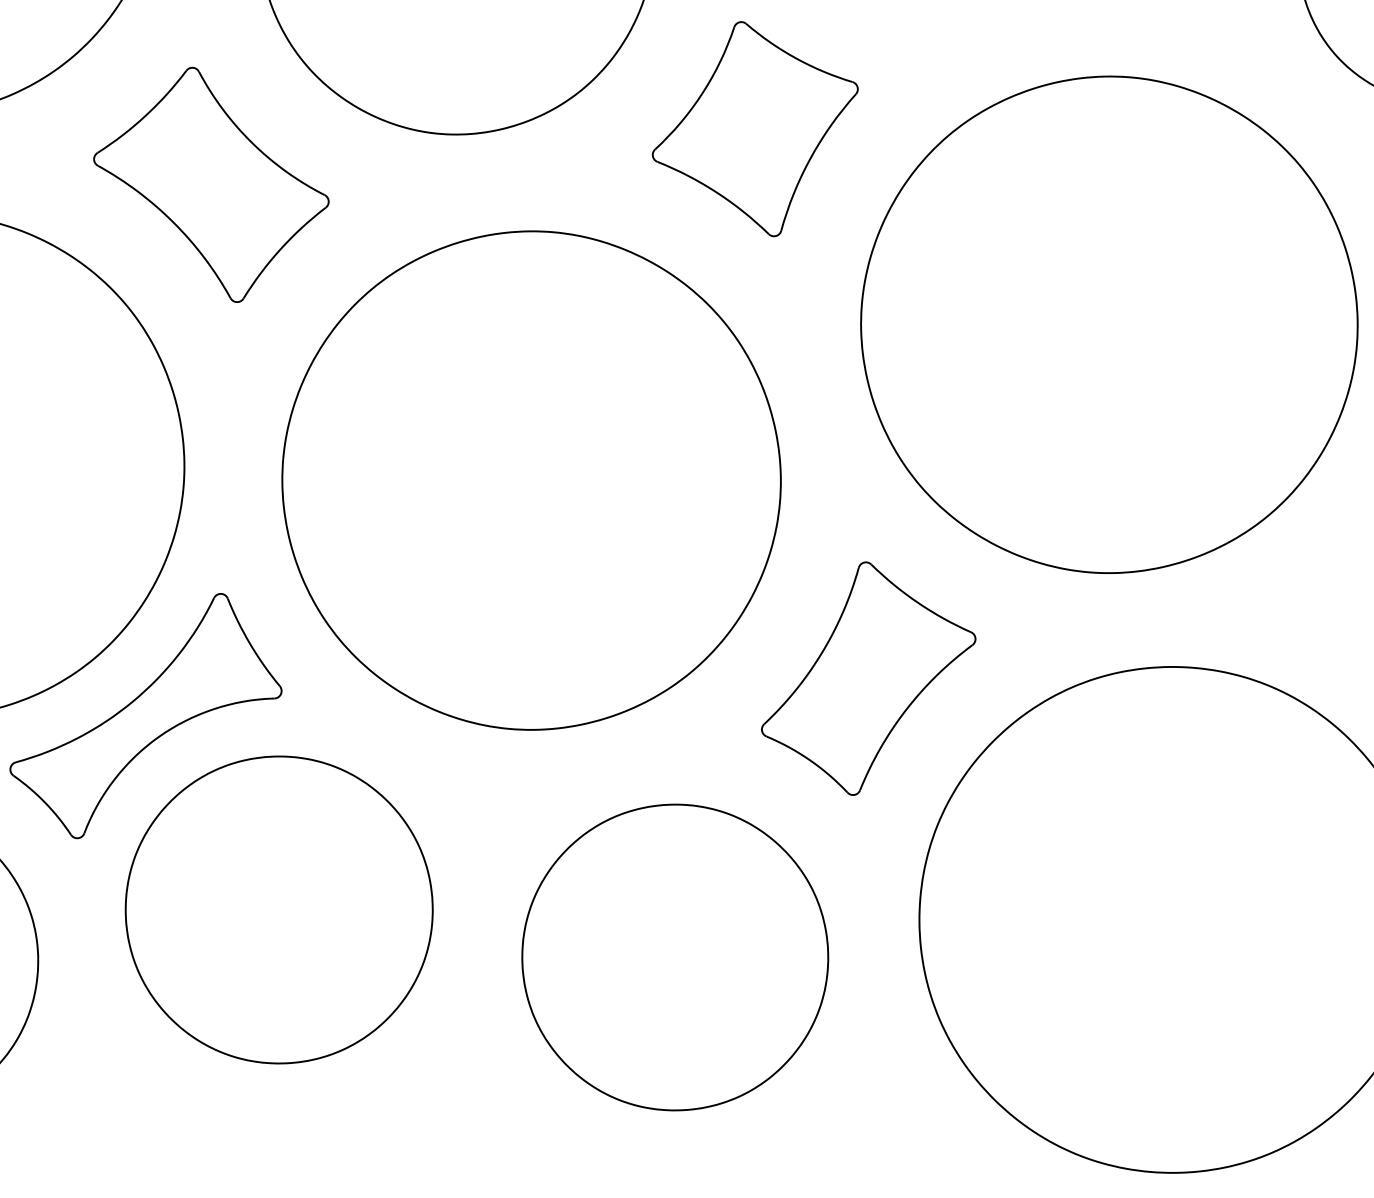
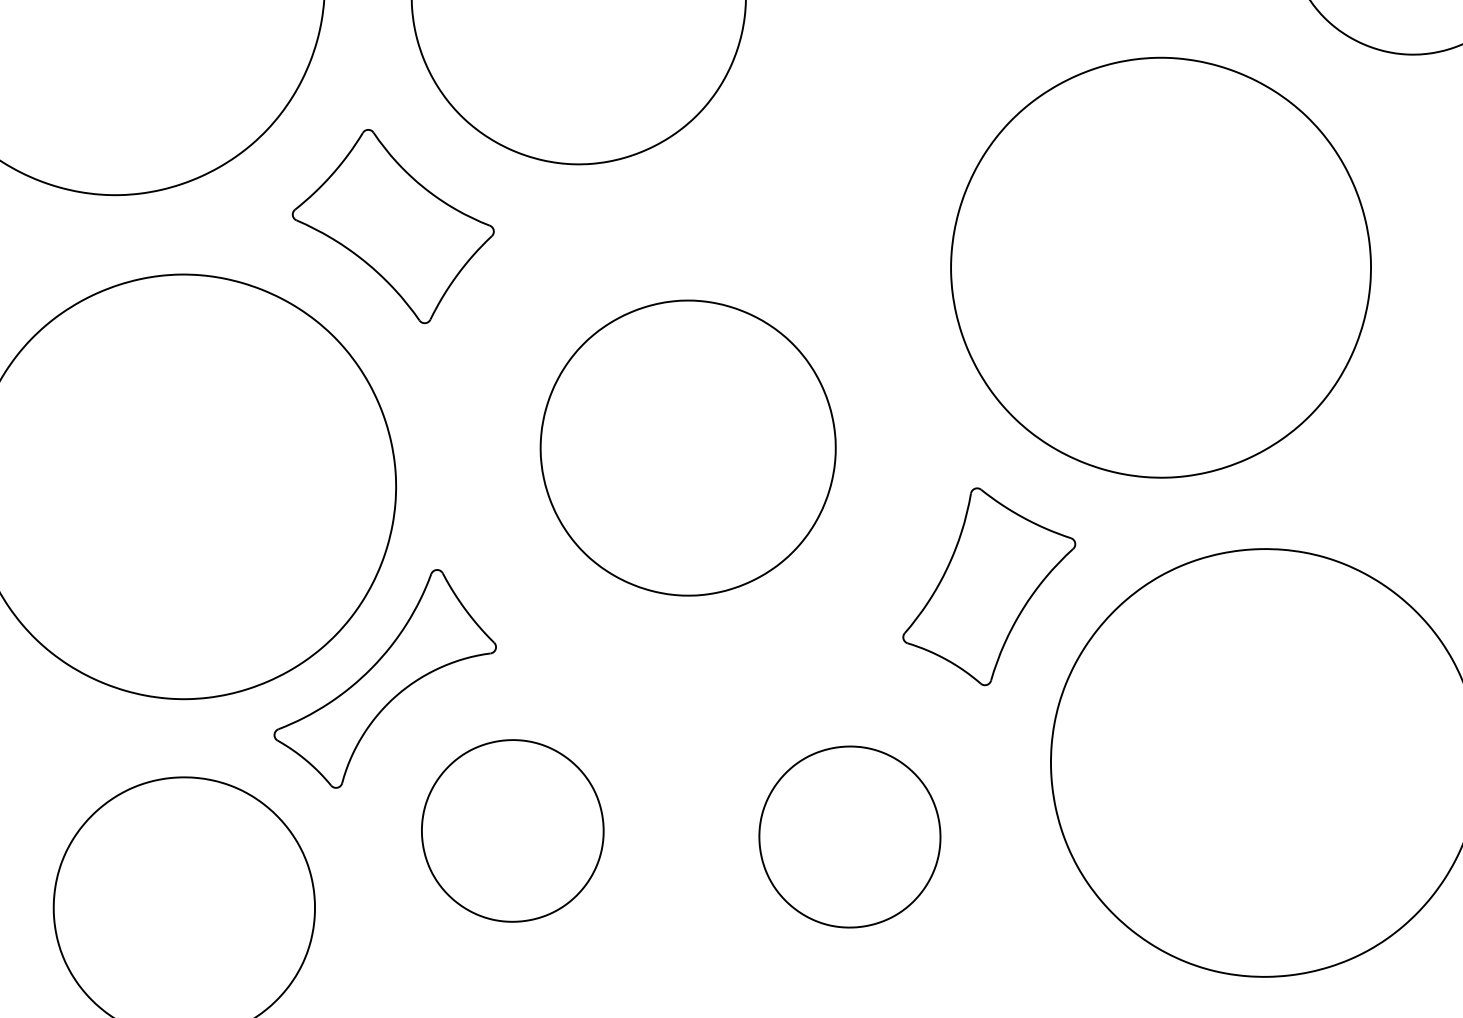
part: (754, 127) -> (845, 132), removed
part: (530, 479) -> (687, 447), size x0.7
part: (279, 909) -> (512, 830), size x0.7
part: (674, 956) -> (849, 836), size x0.7

